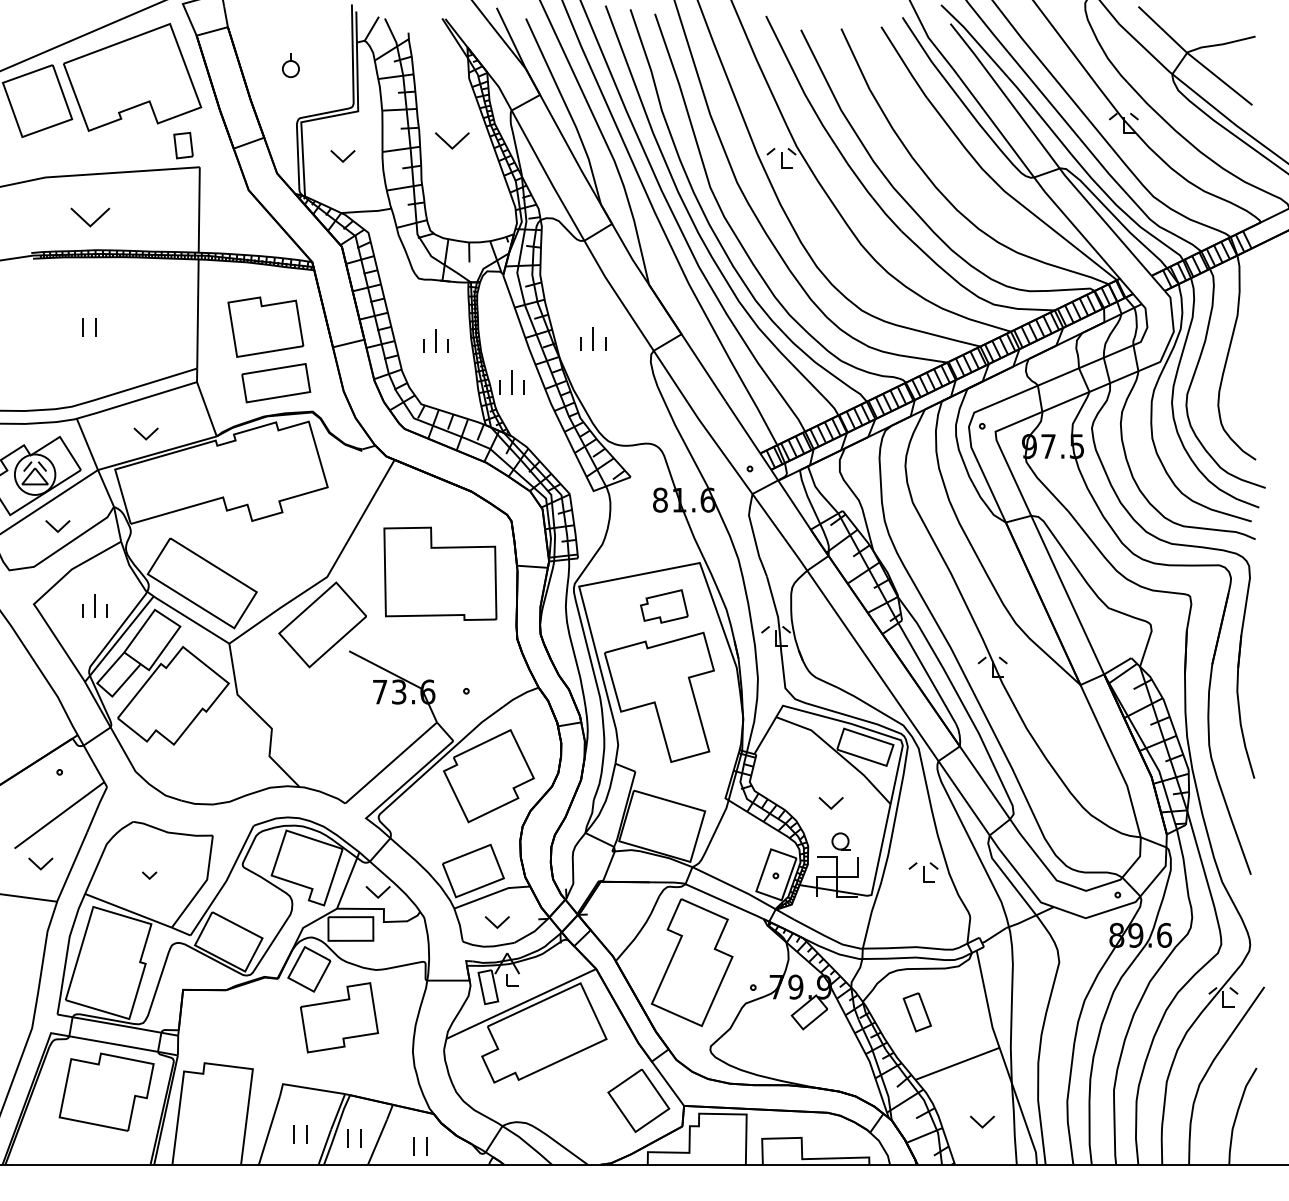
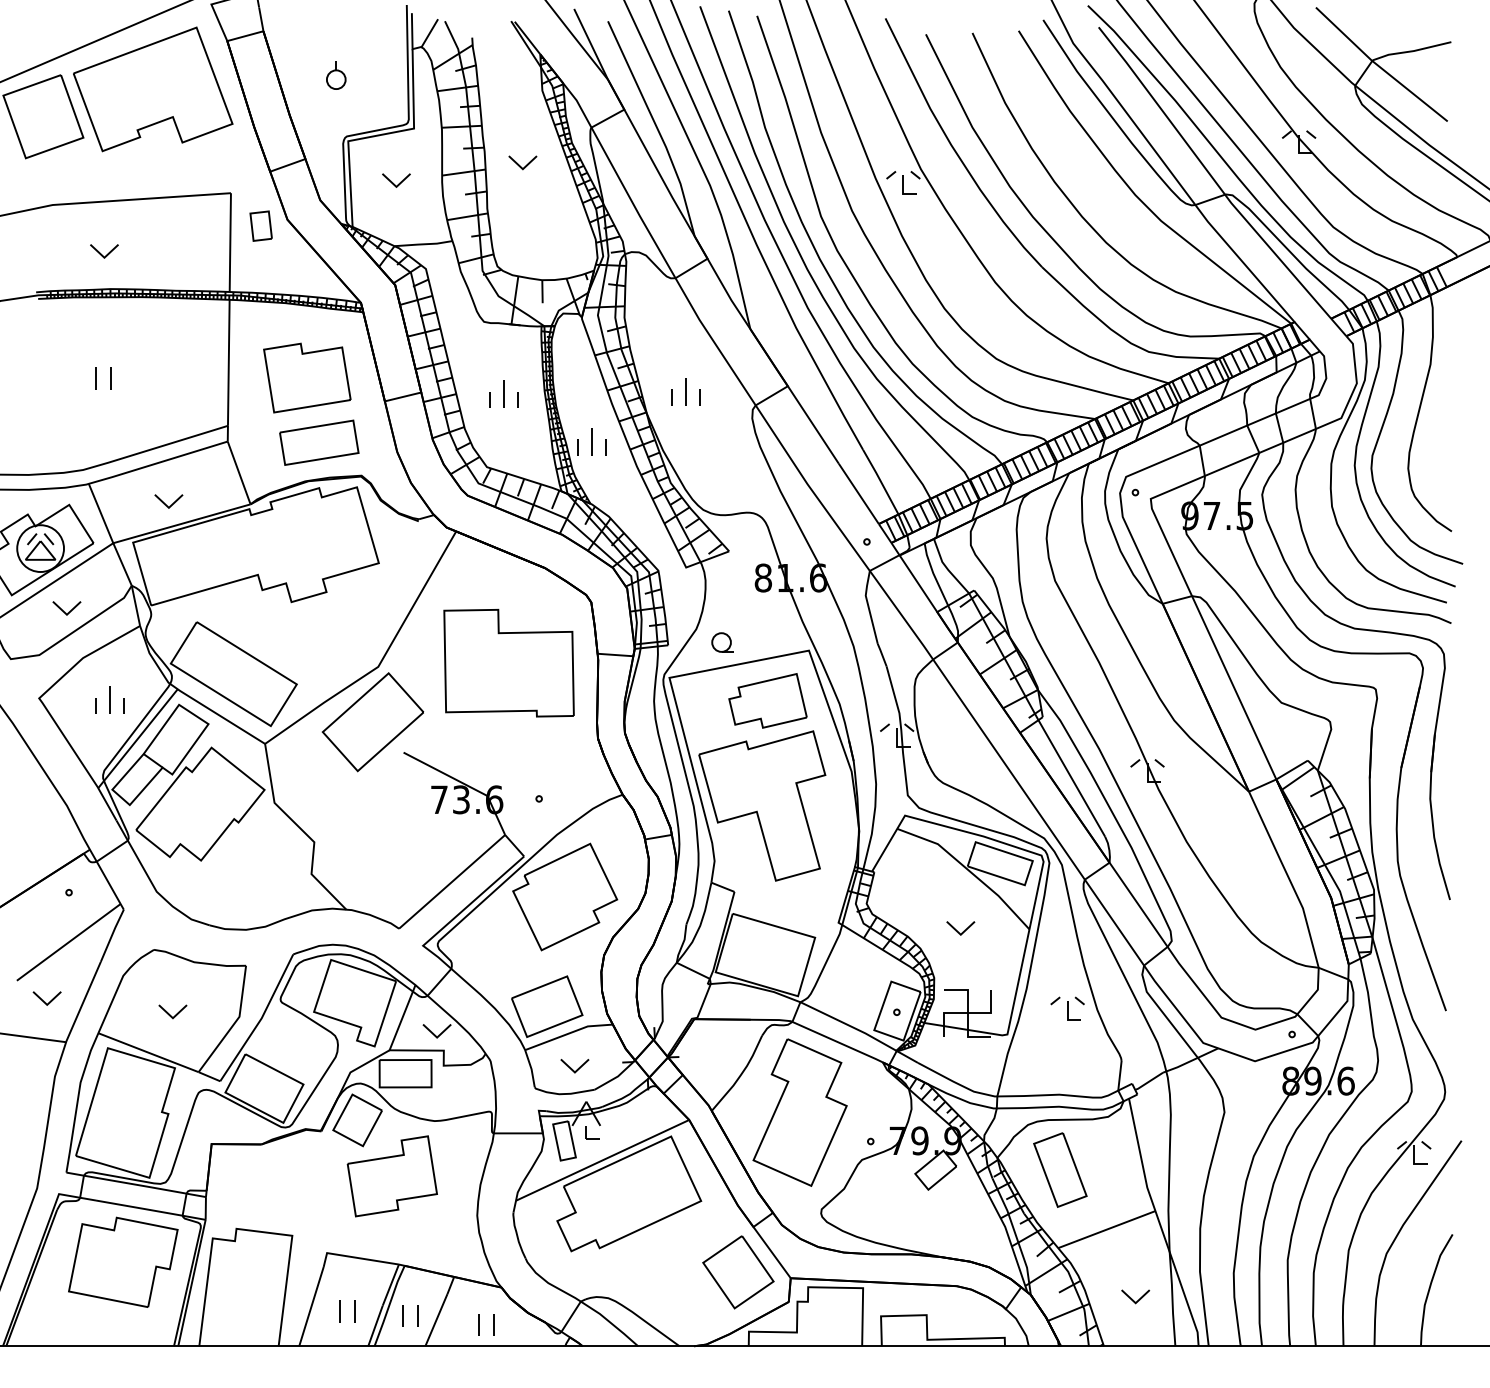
part: (452, 140) -> (522, 162), size x0.71
part: (182, 145) -> (260, 225), moved
part: (90, 217) -> (104, 251), size x0.62
part: (663, 606) -> (767, 700), size x1.43
part: (841, 841) -> (722, 642), moved
part: (149, 875) -> (172, 1011), size x1.67
part: (917, 1011) -> (1060, 1169), size x1.67

